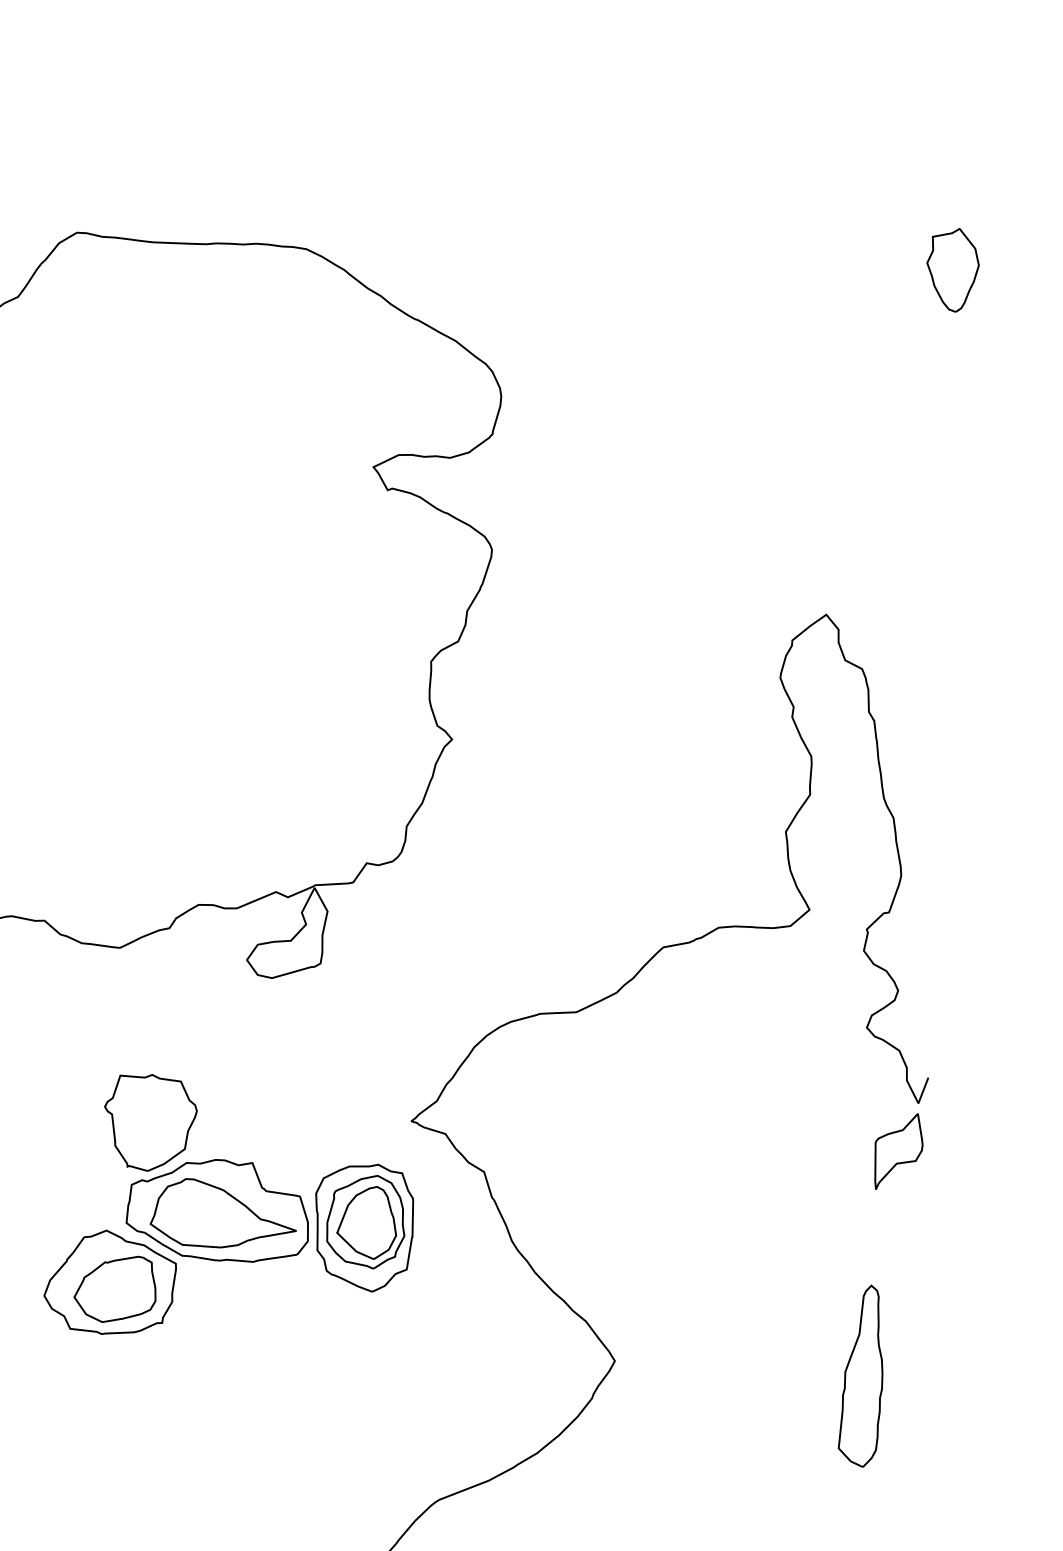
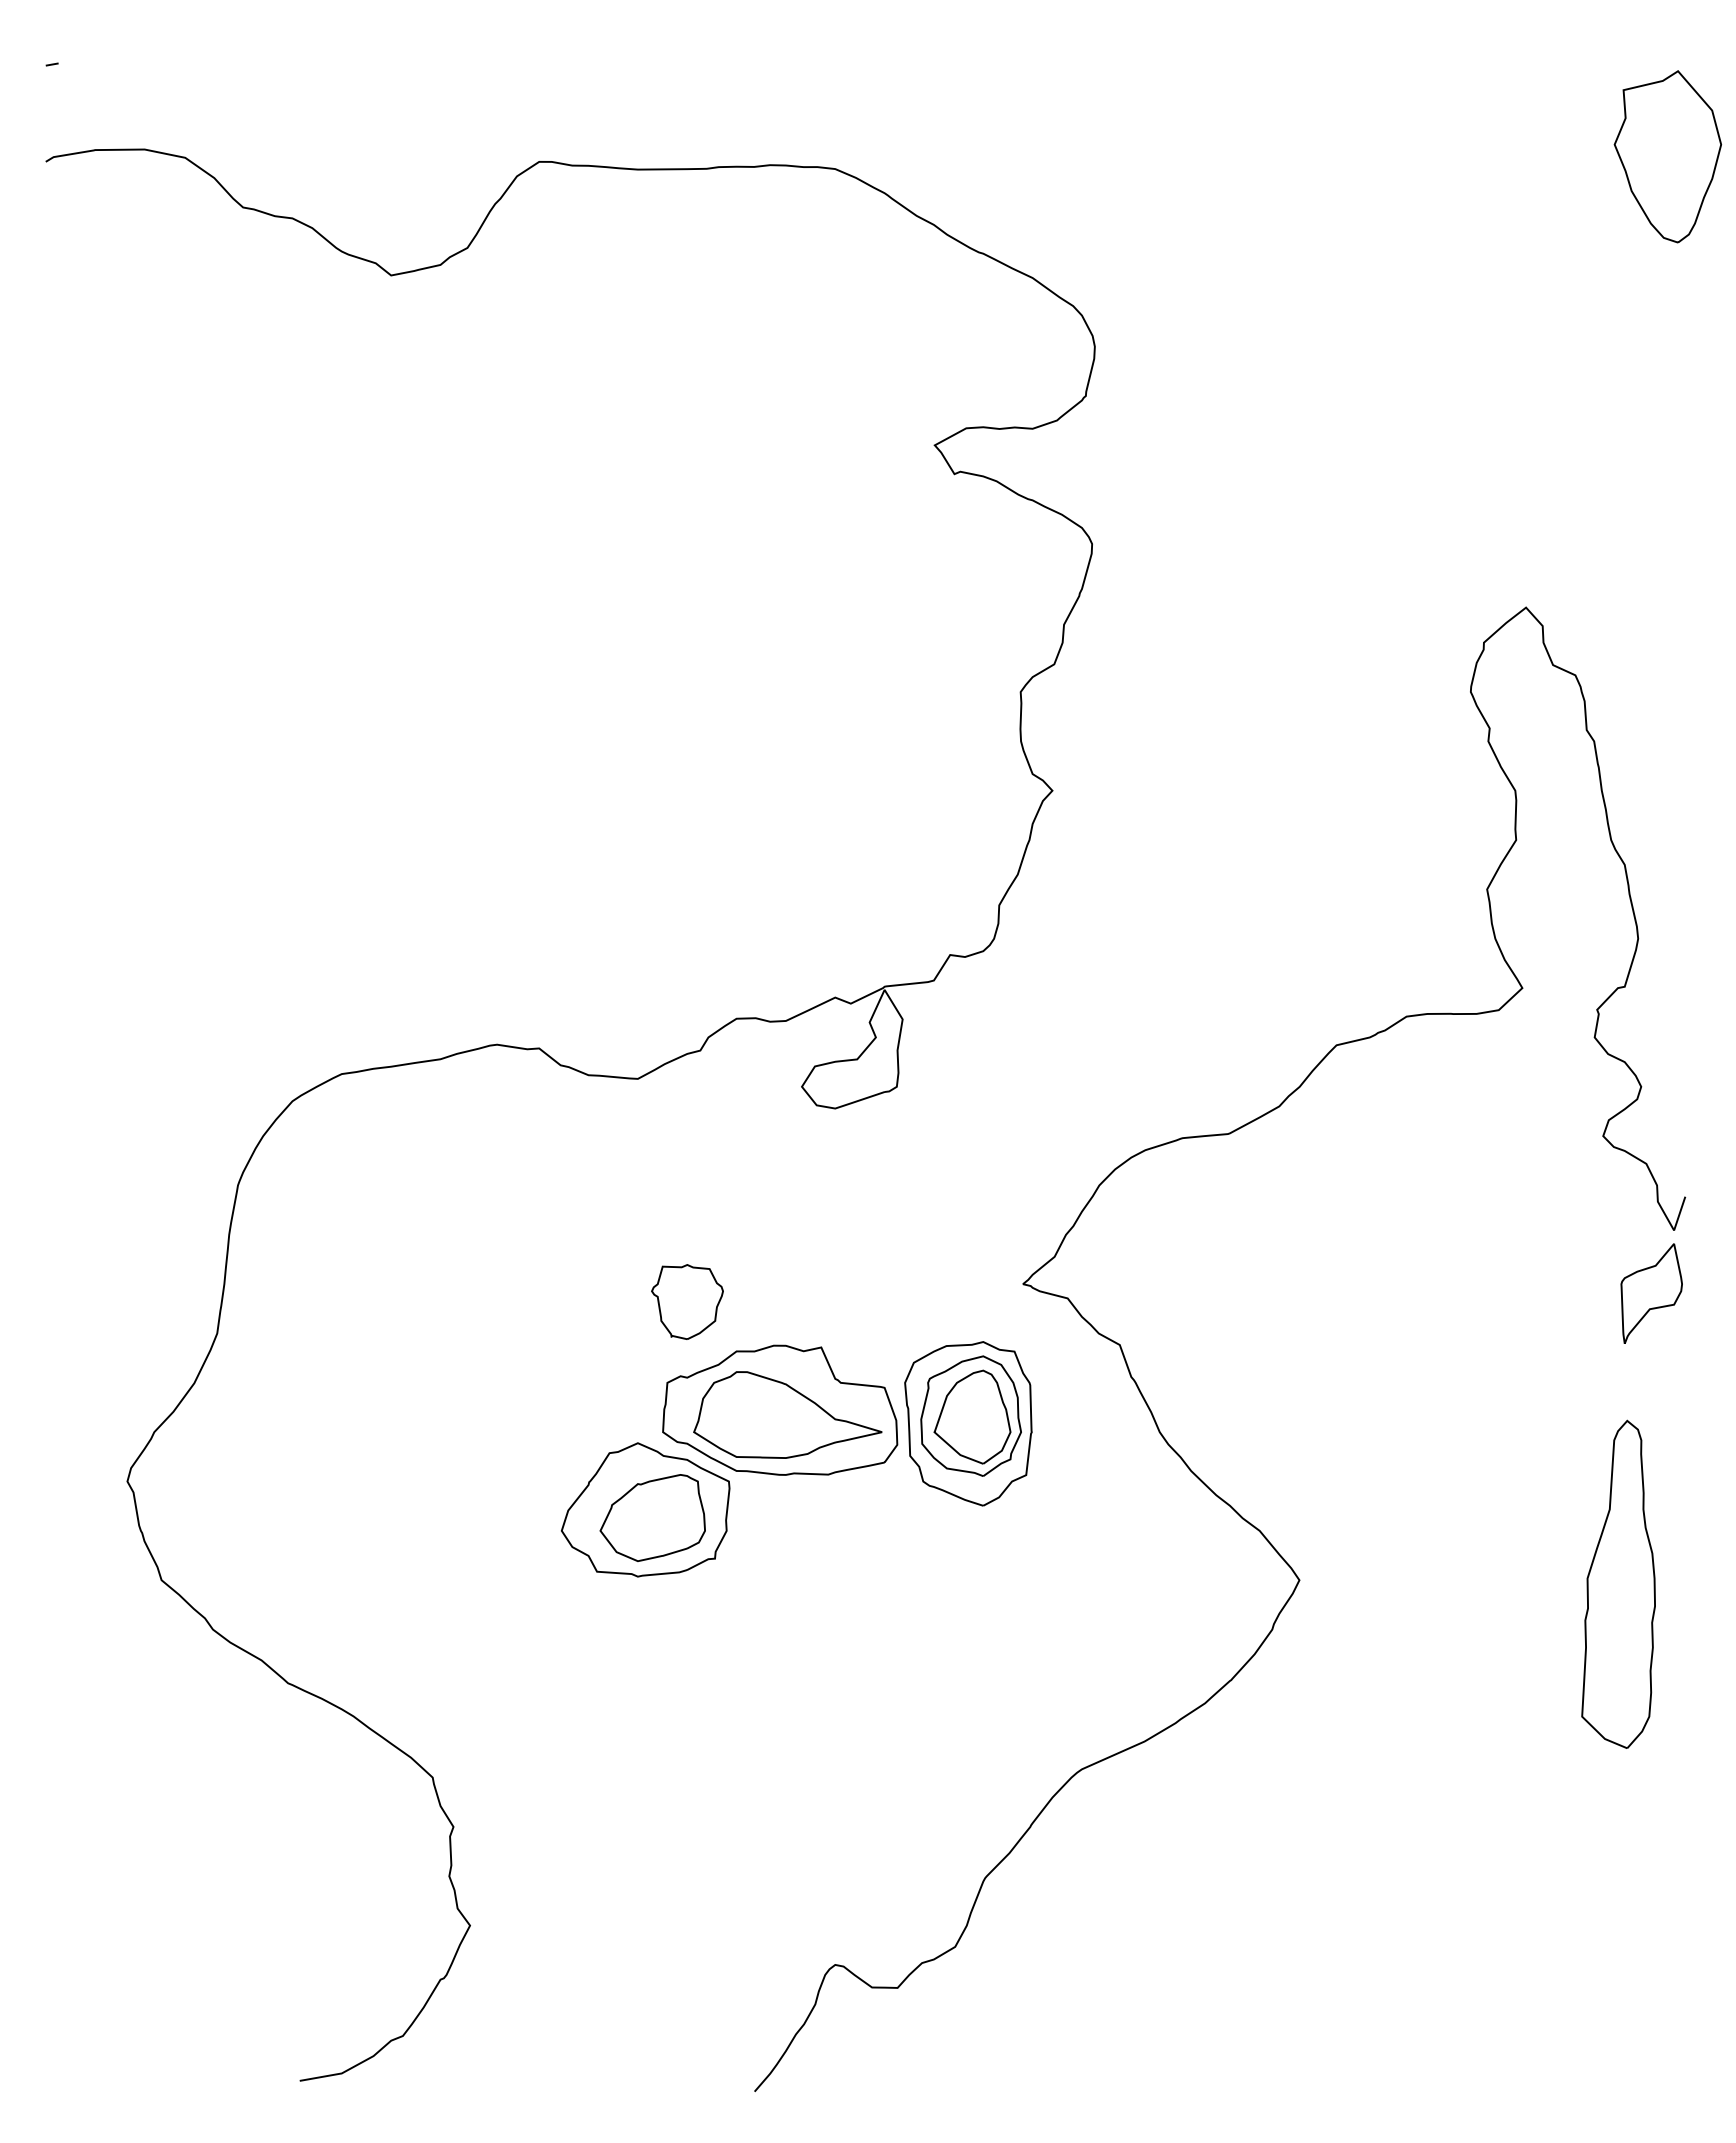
part: (952, 269) -> (1667, 156), size x1.6
part: (150, 1122) -> (687, 1301), size x0.6
part: (862, 1376) -> (1618, 1584), size x1.4

